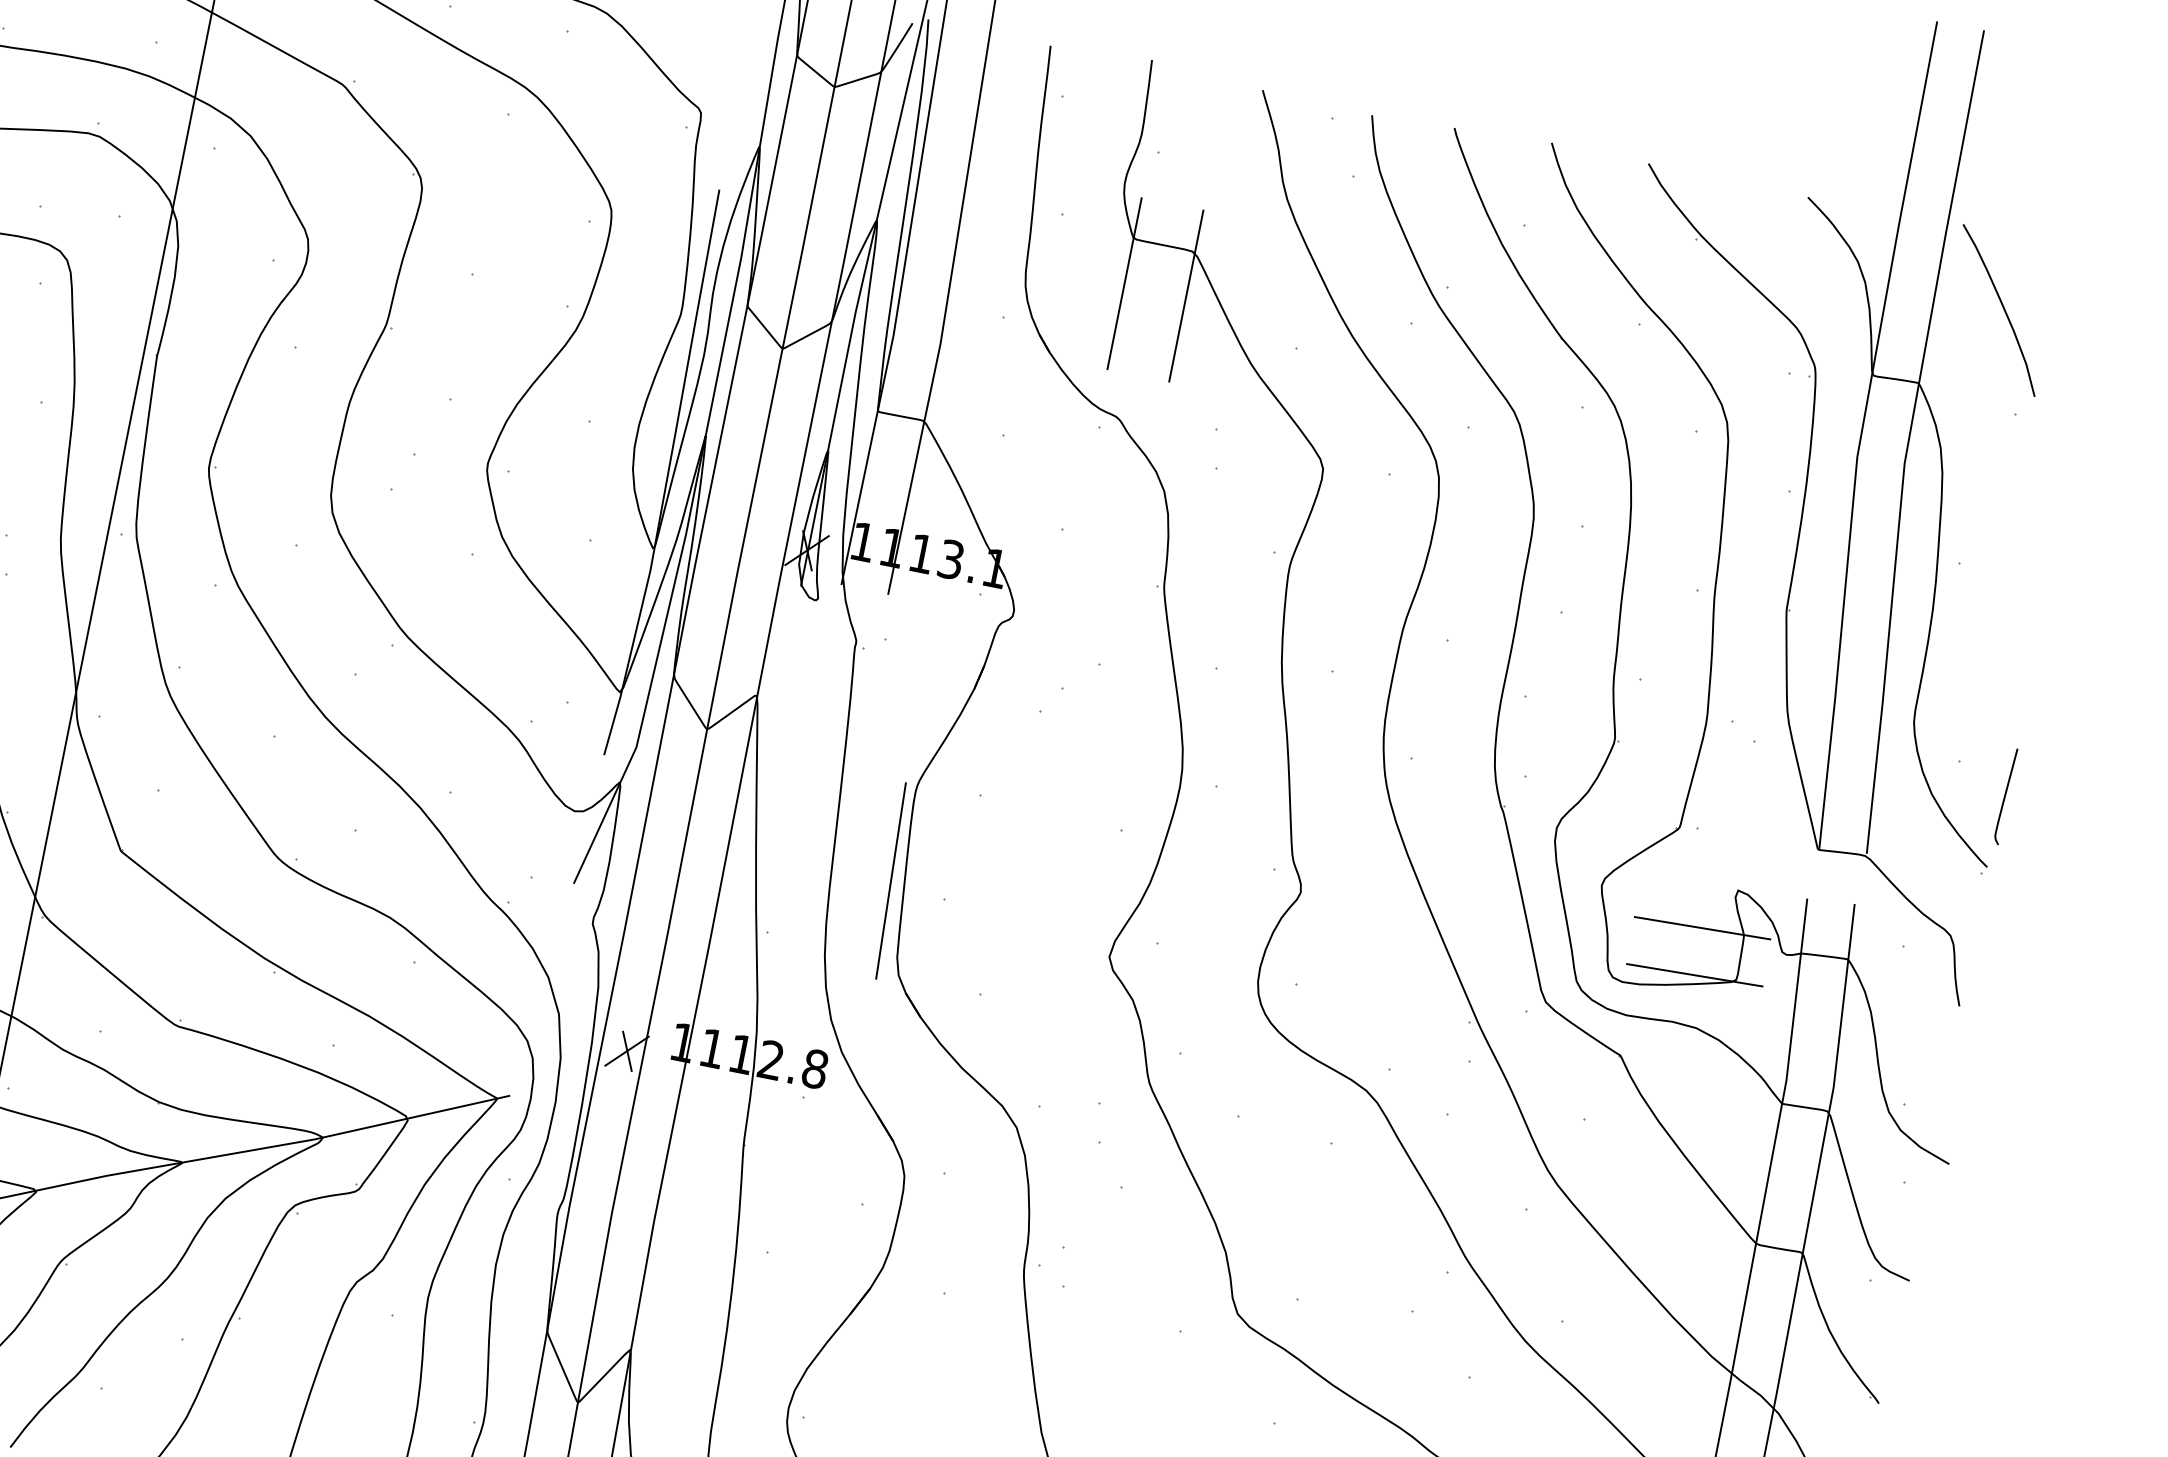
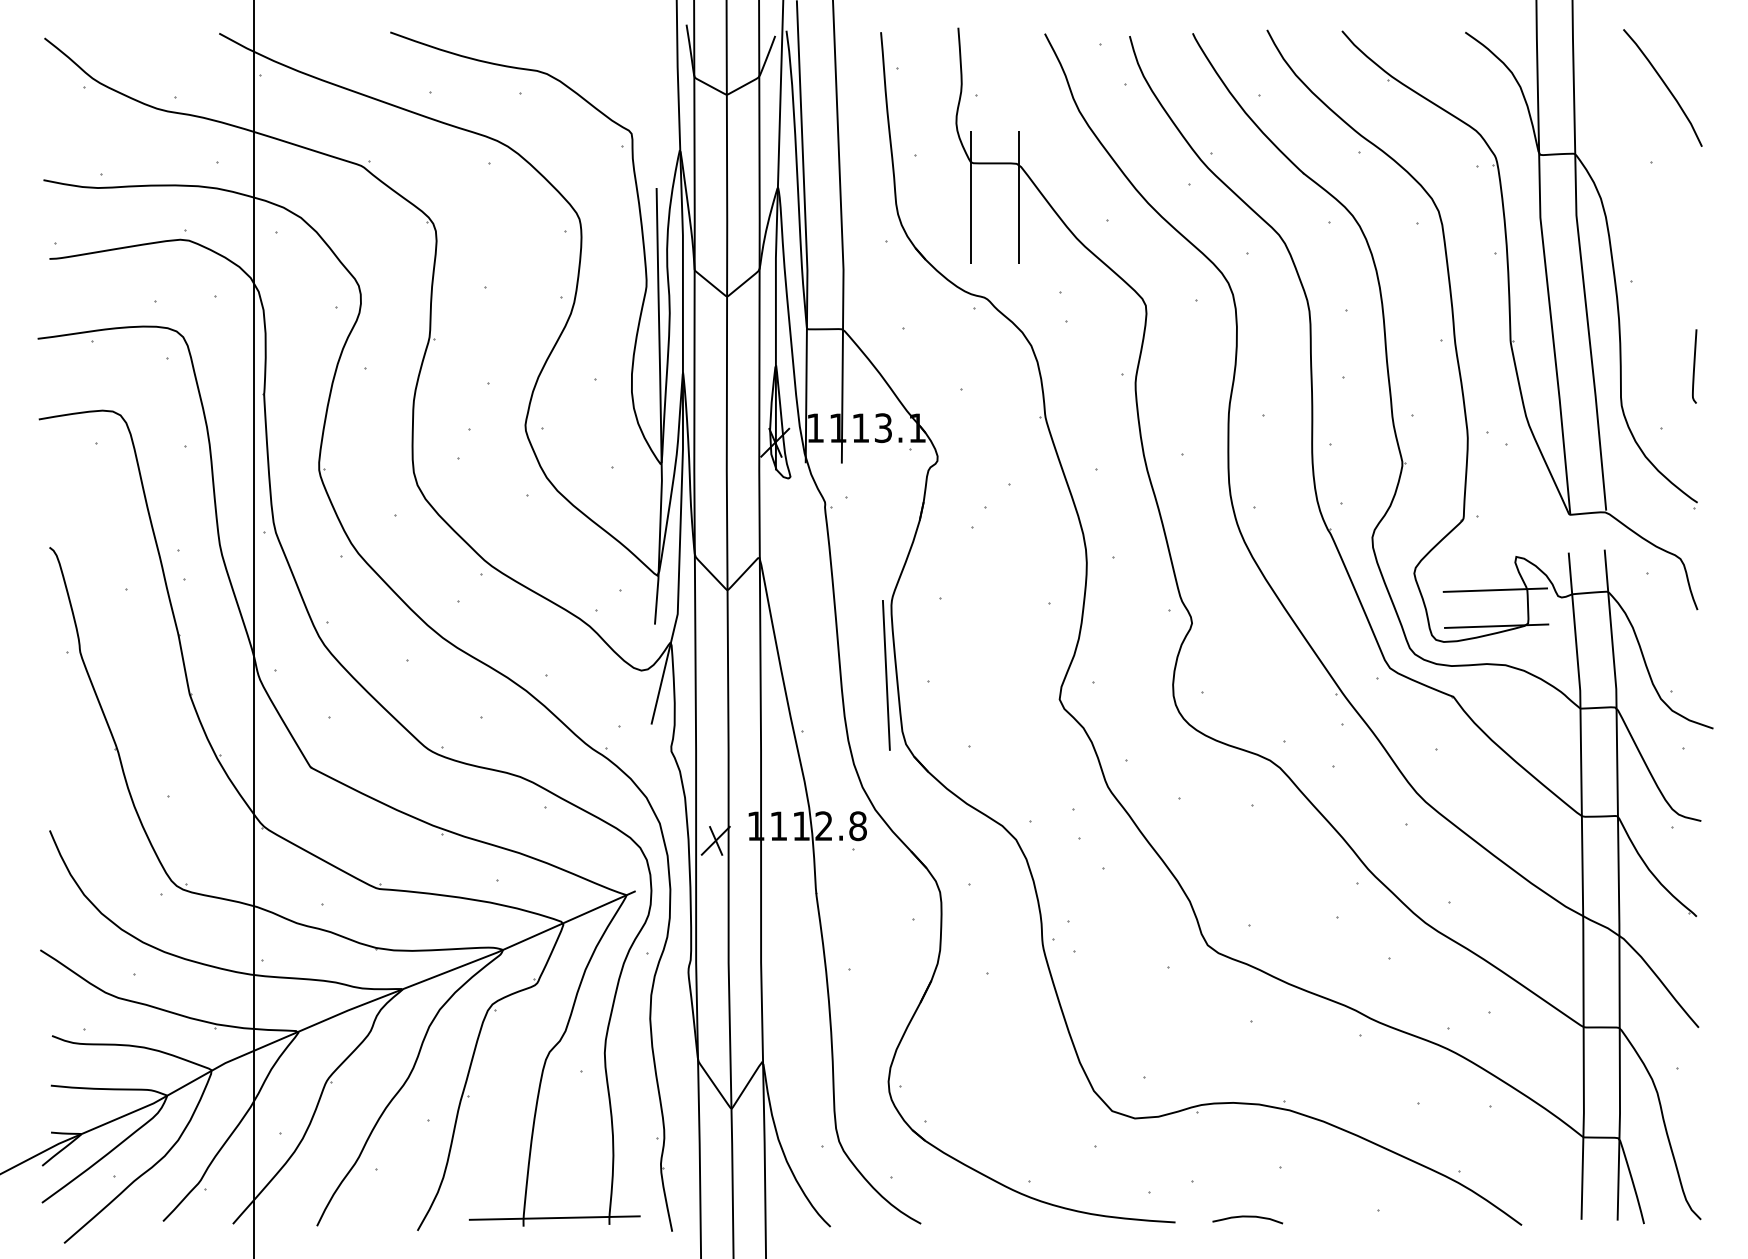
curve: (2001, 307) -> (1664, 85), moved
curve: (2005, 796) -> (1694, 366), moved

